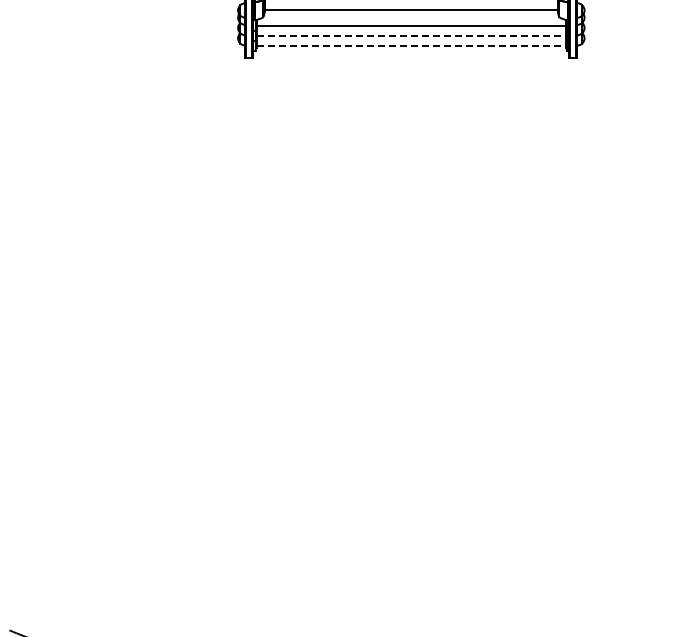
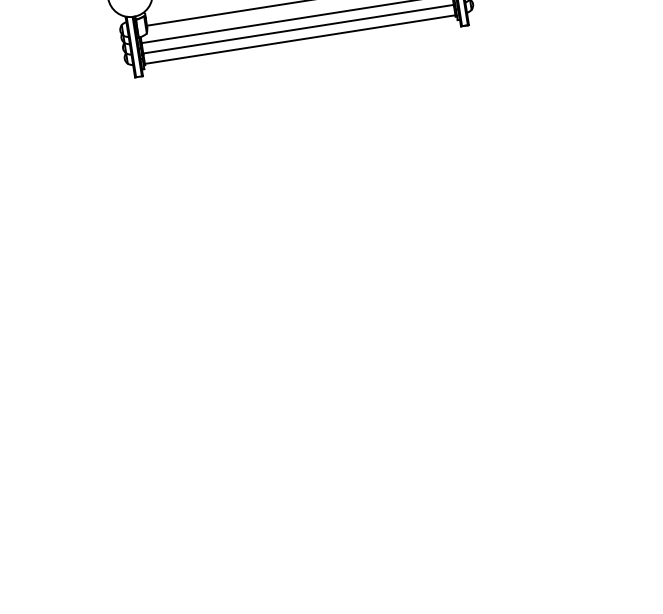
line: (411, 36) -> (298, 29), dashed -> solid
line: (411, 46) -> (300, 39), dashed -> solid

